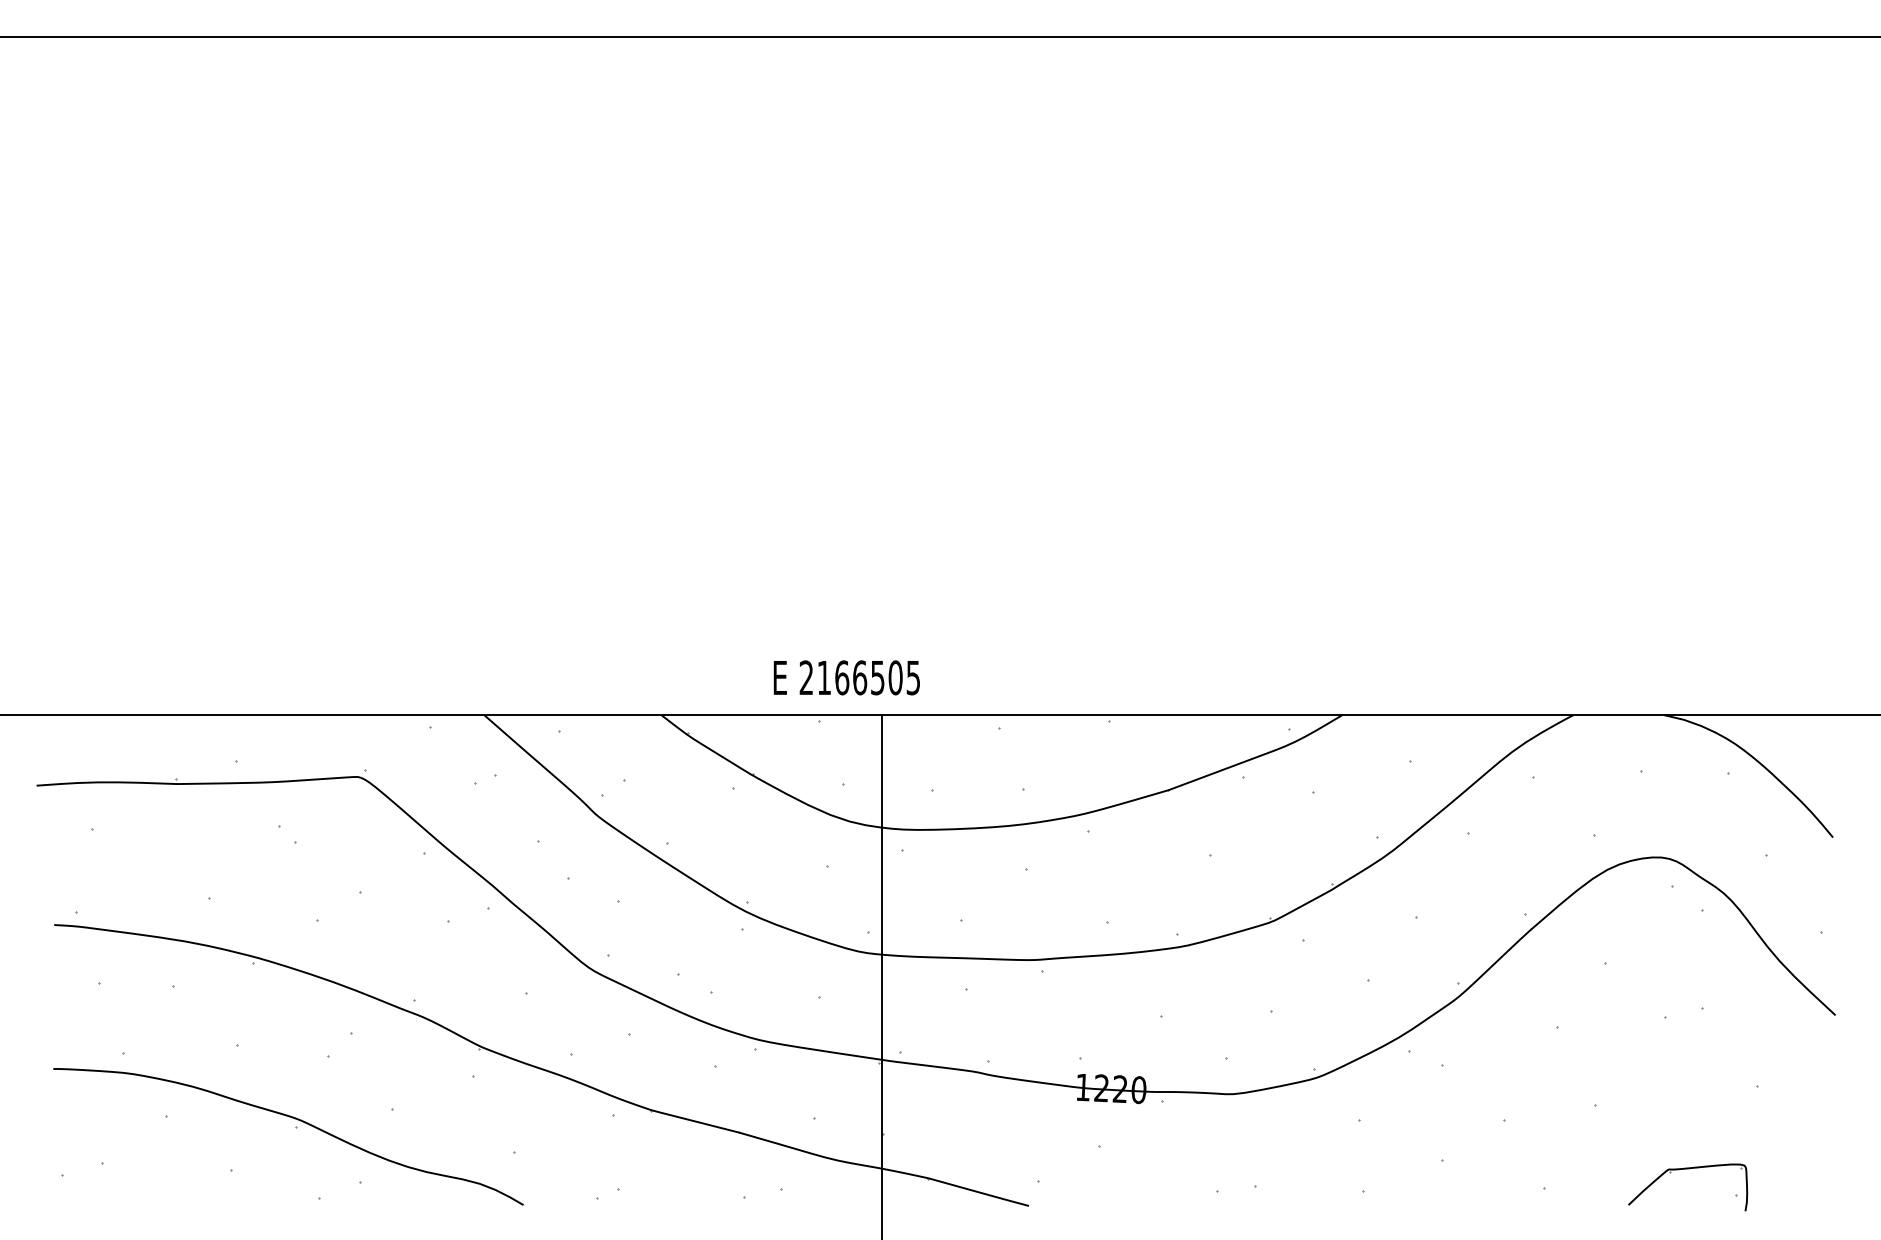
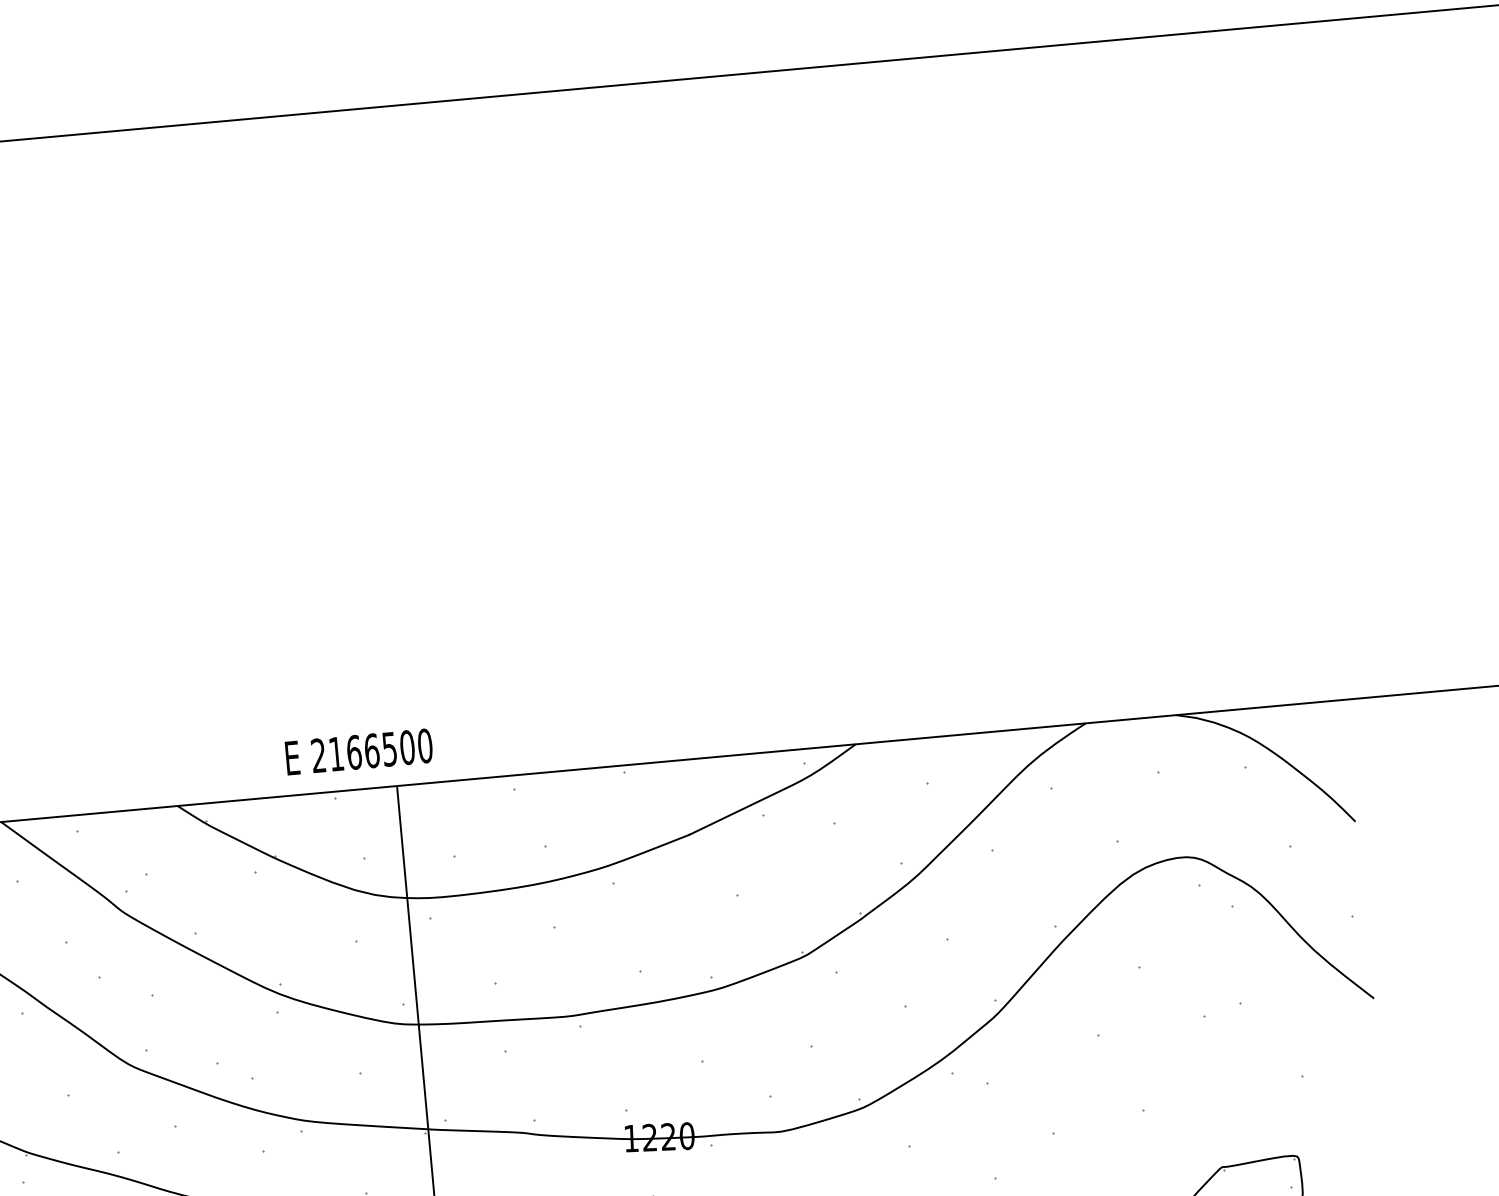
text: (913, 677) -> (425, 745), 2166505 -> 2166500

